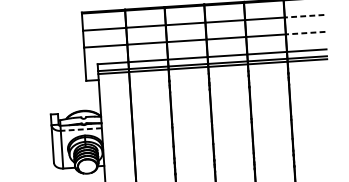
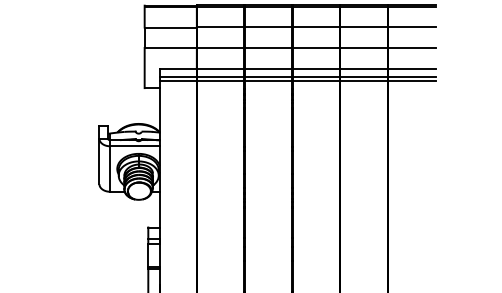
line: (304, 16) -> (412, 27), dashed -> solid
line: (305, 32) -> (412, 47), dashed -> solid
line: (81, 129) -> (134, 146), dashed -> solid

